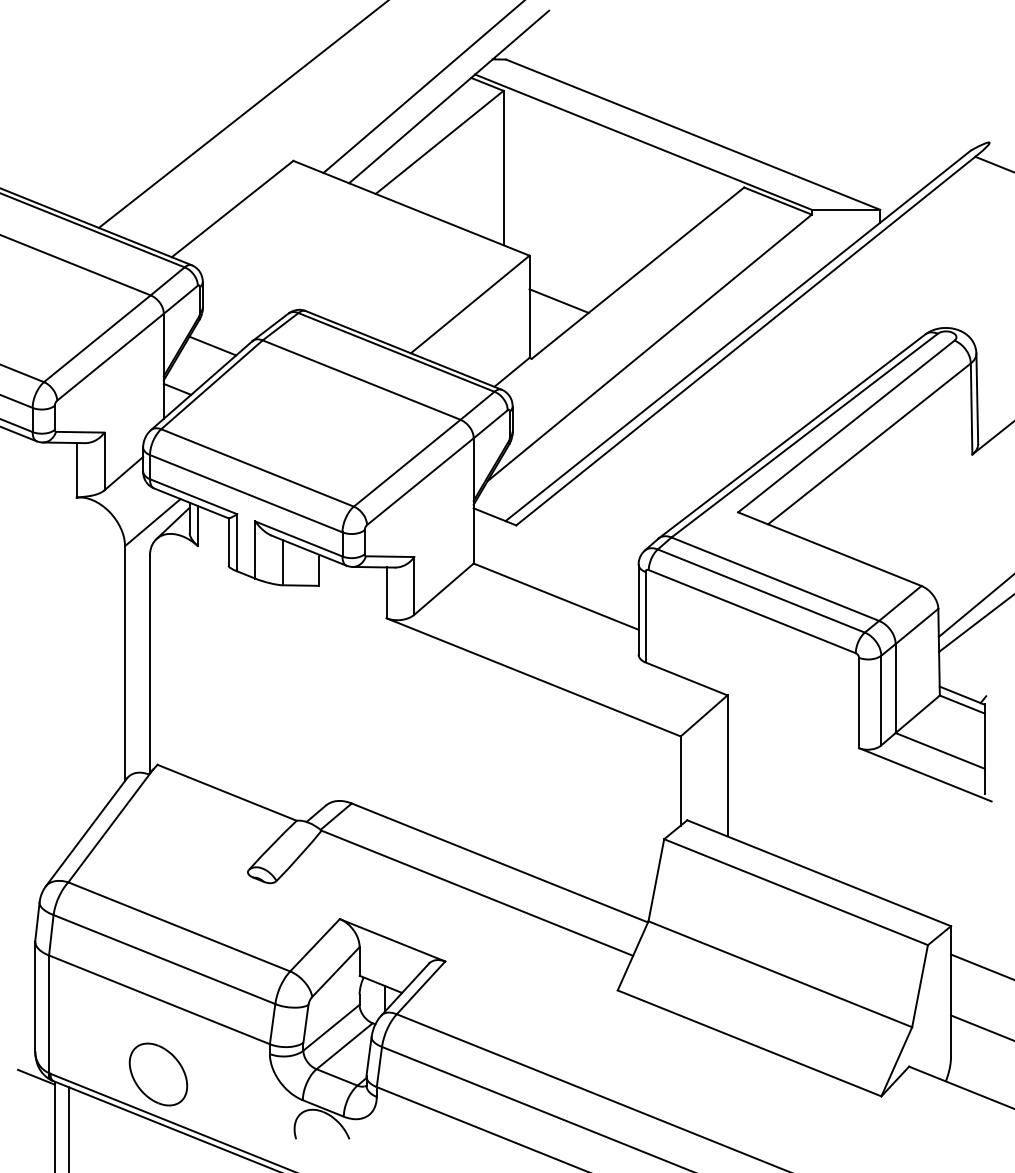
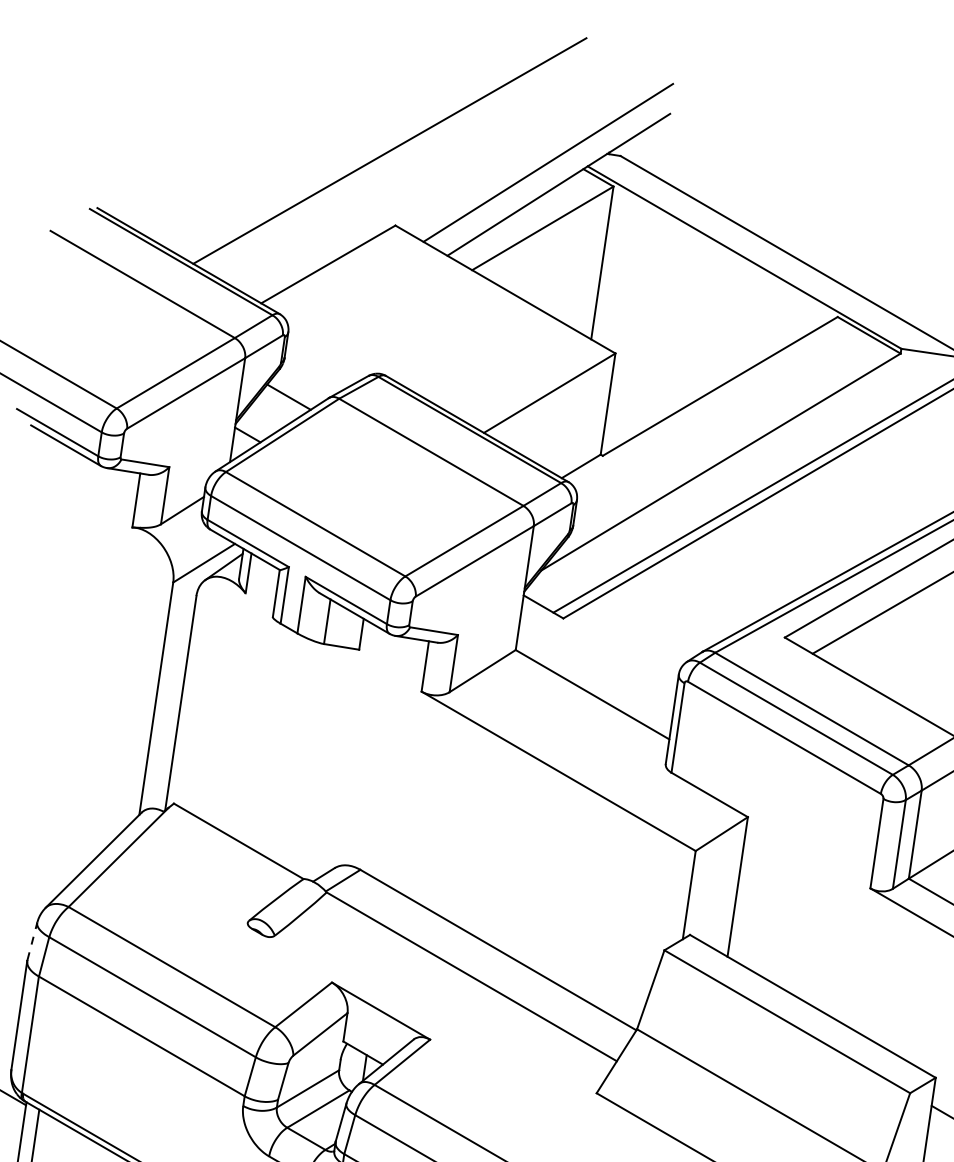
line: (558, 300) -> (637, 401), removed
line: (37, 921) -> (32, 941), solid -> dashed
part: (158, 1074) -> (130, 1110), removed

